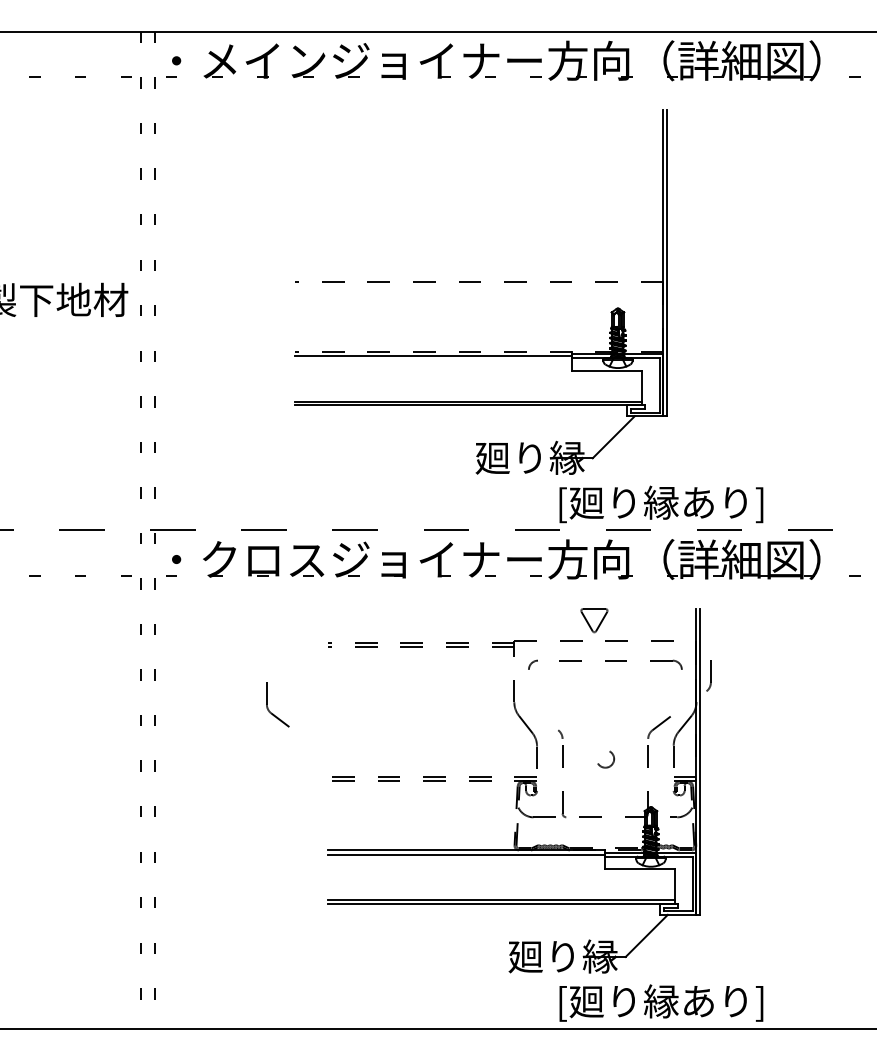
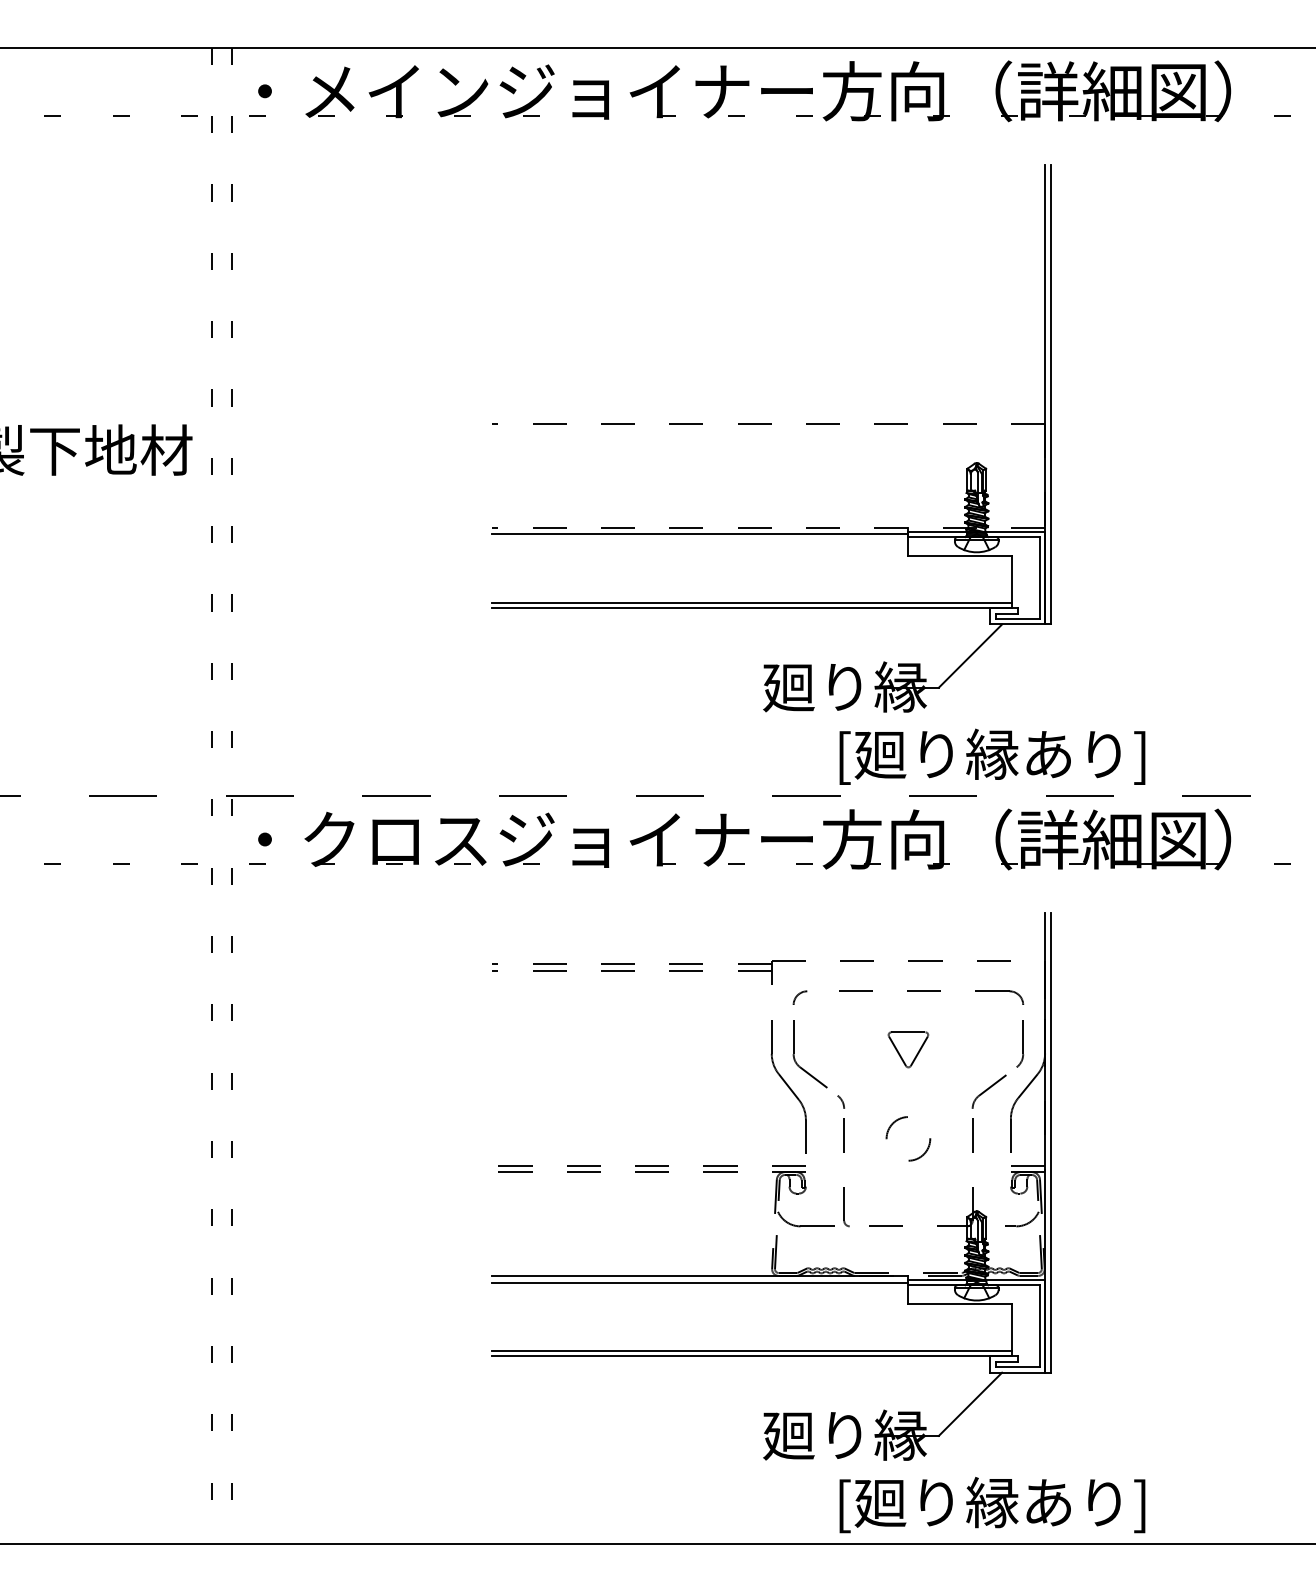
part: (480, 282) -> (770, 423), moved
part: (594, 620) -> (908, 1049), moved
part: (708, 675) -> (1019, 1043), moved
part: (269, 709) -> (797, 1061), moved
circle: (605, 758) -> (908, 1138), size x1.67

